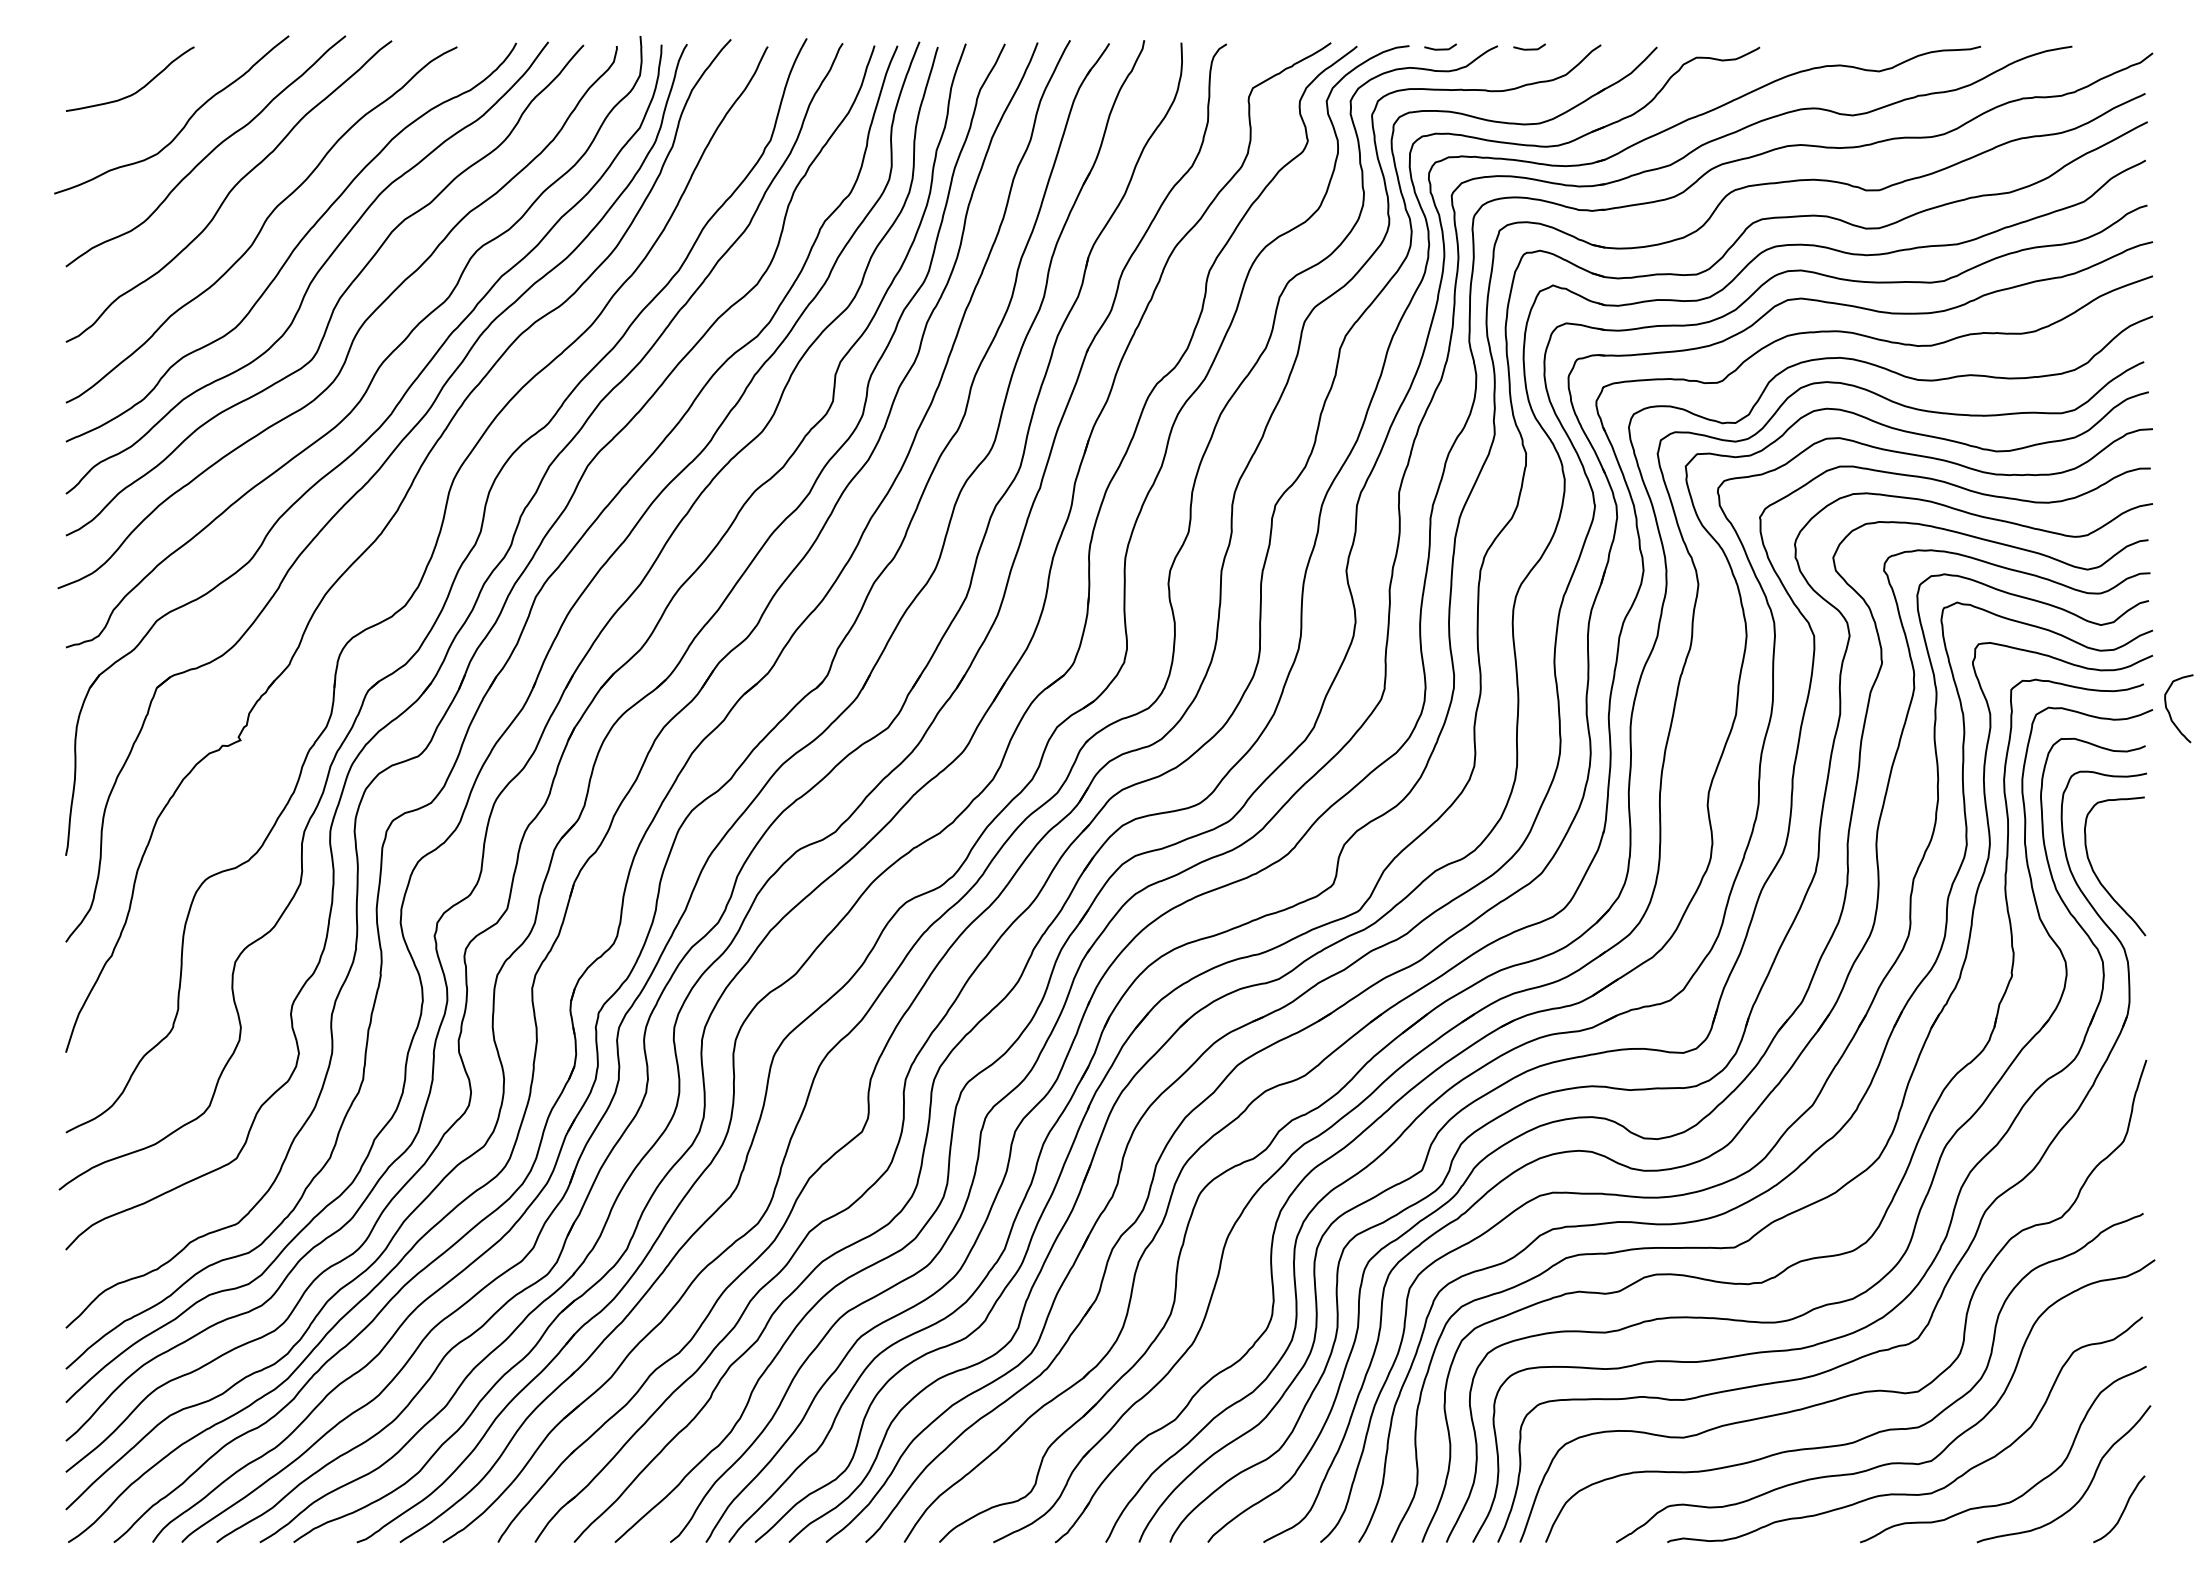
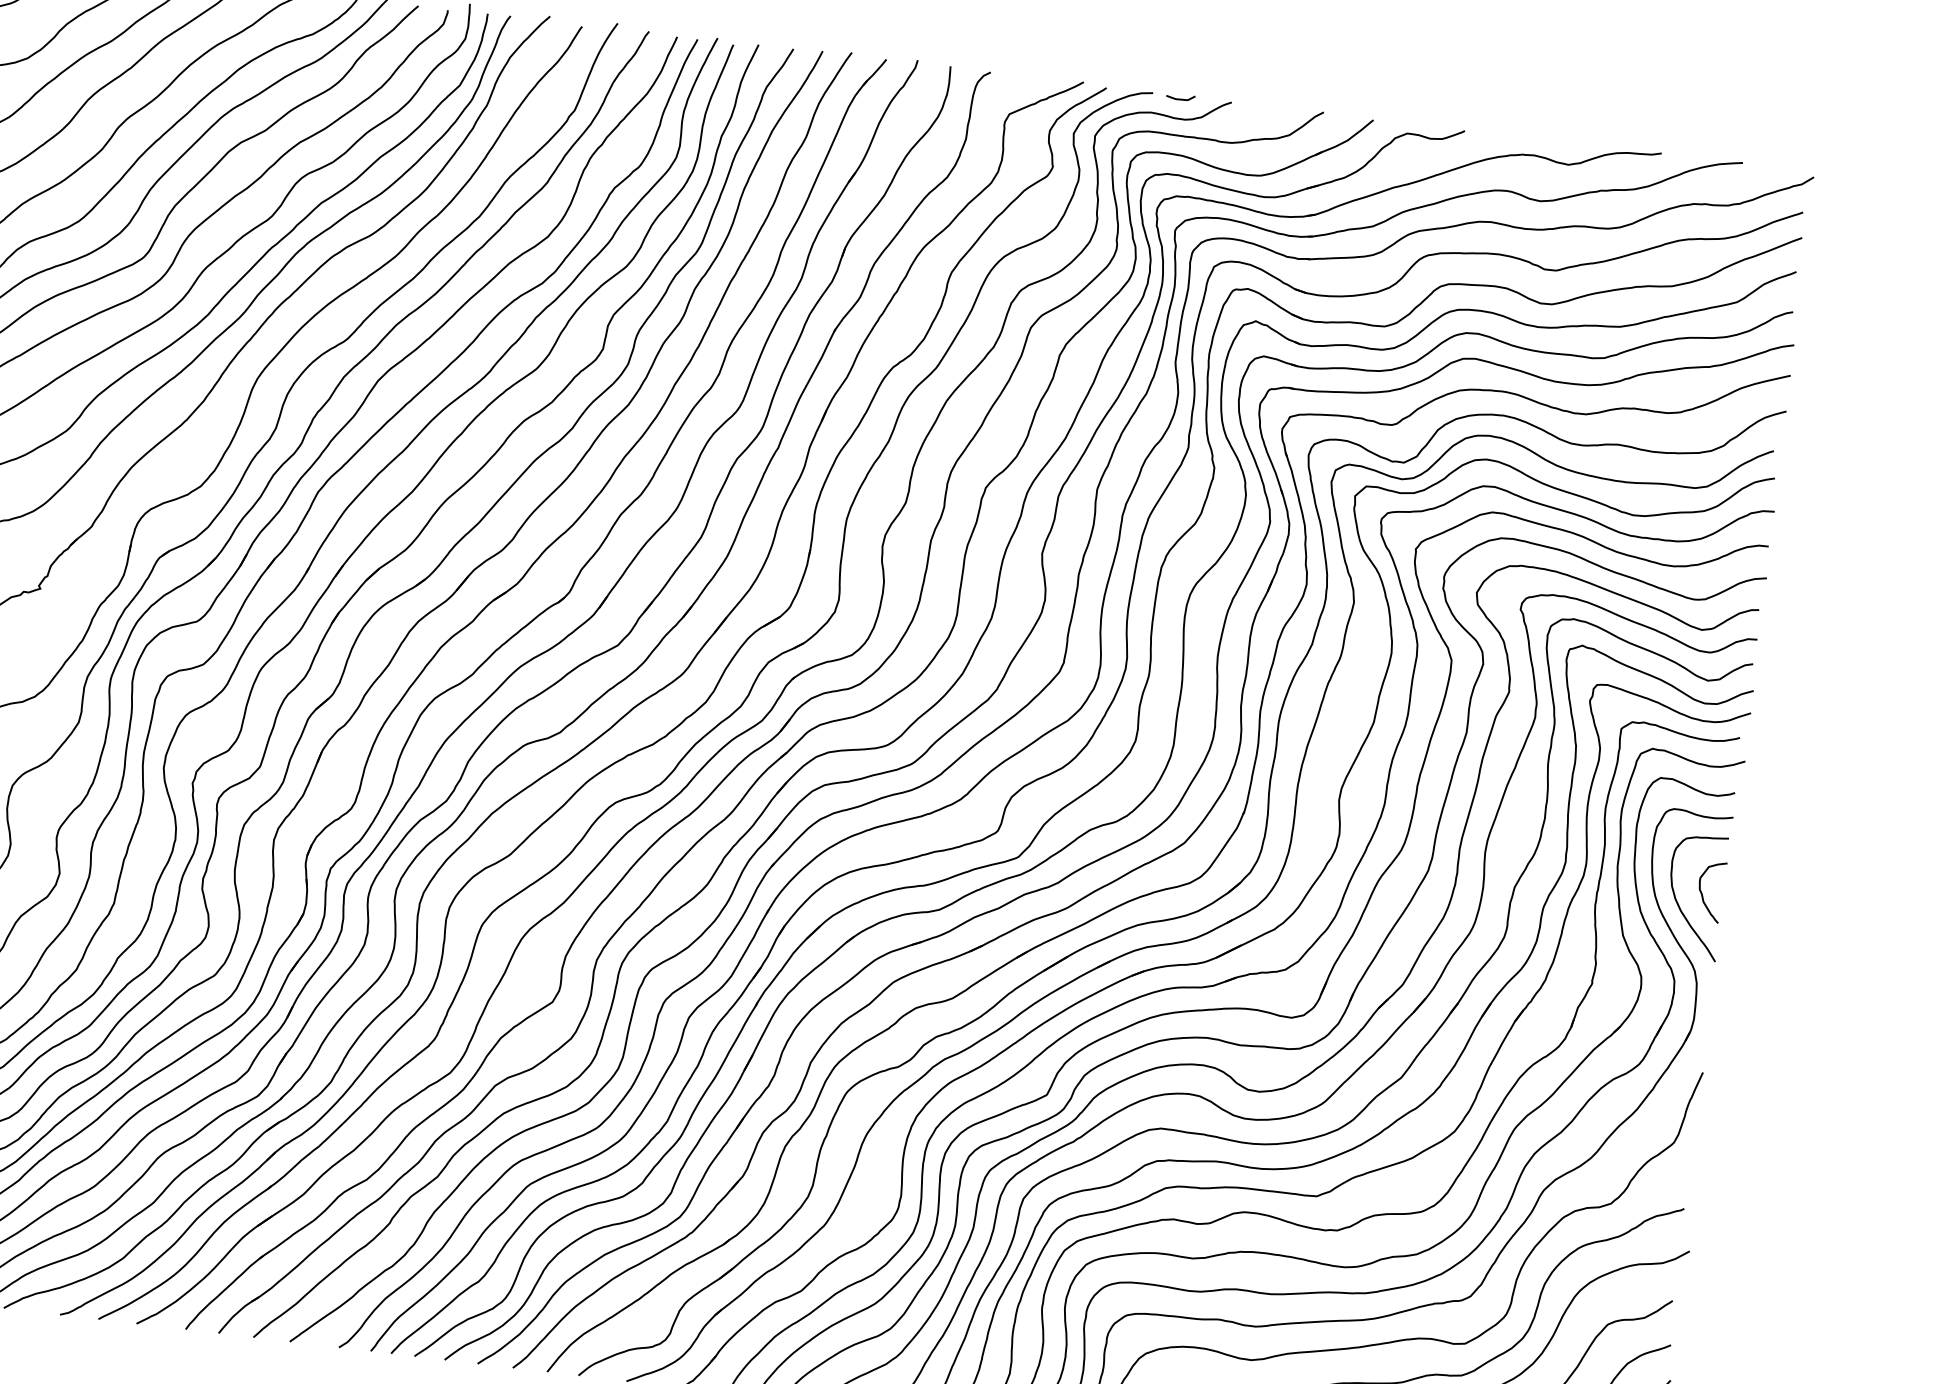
curve: (1529, 48) -> (1259, 107), removed
curve: (2170, 713) -> (1703, 895), moved

